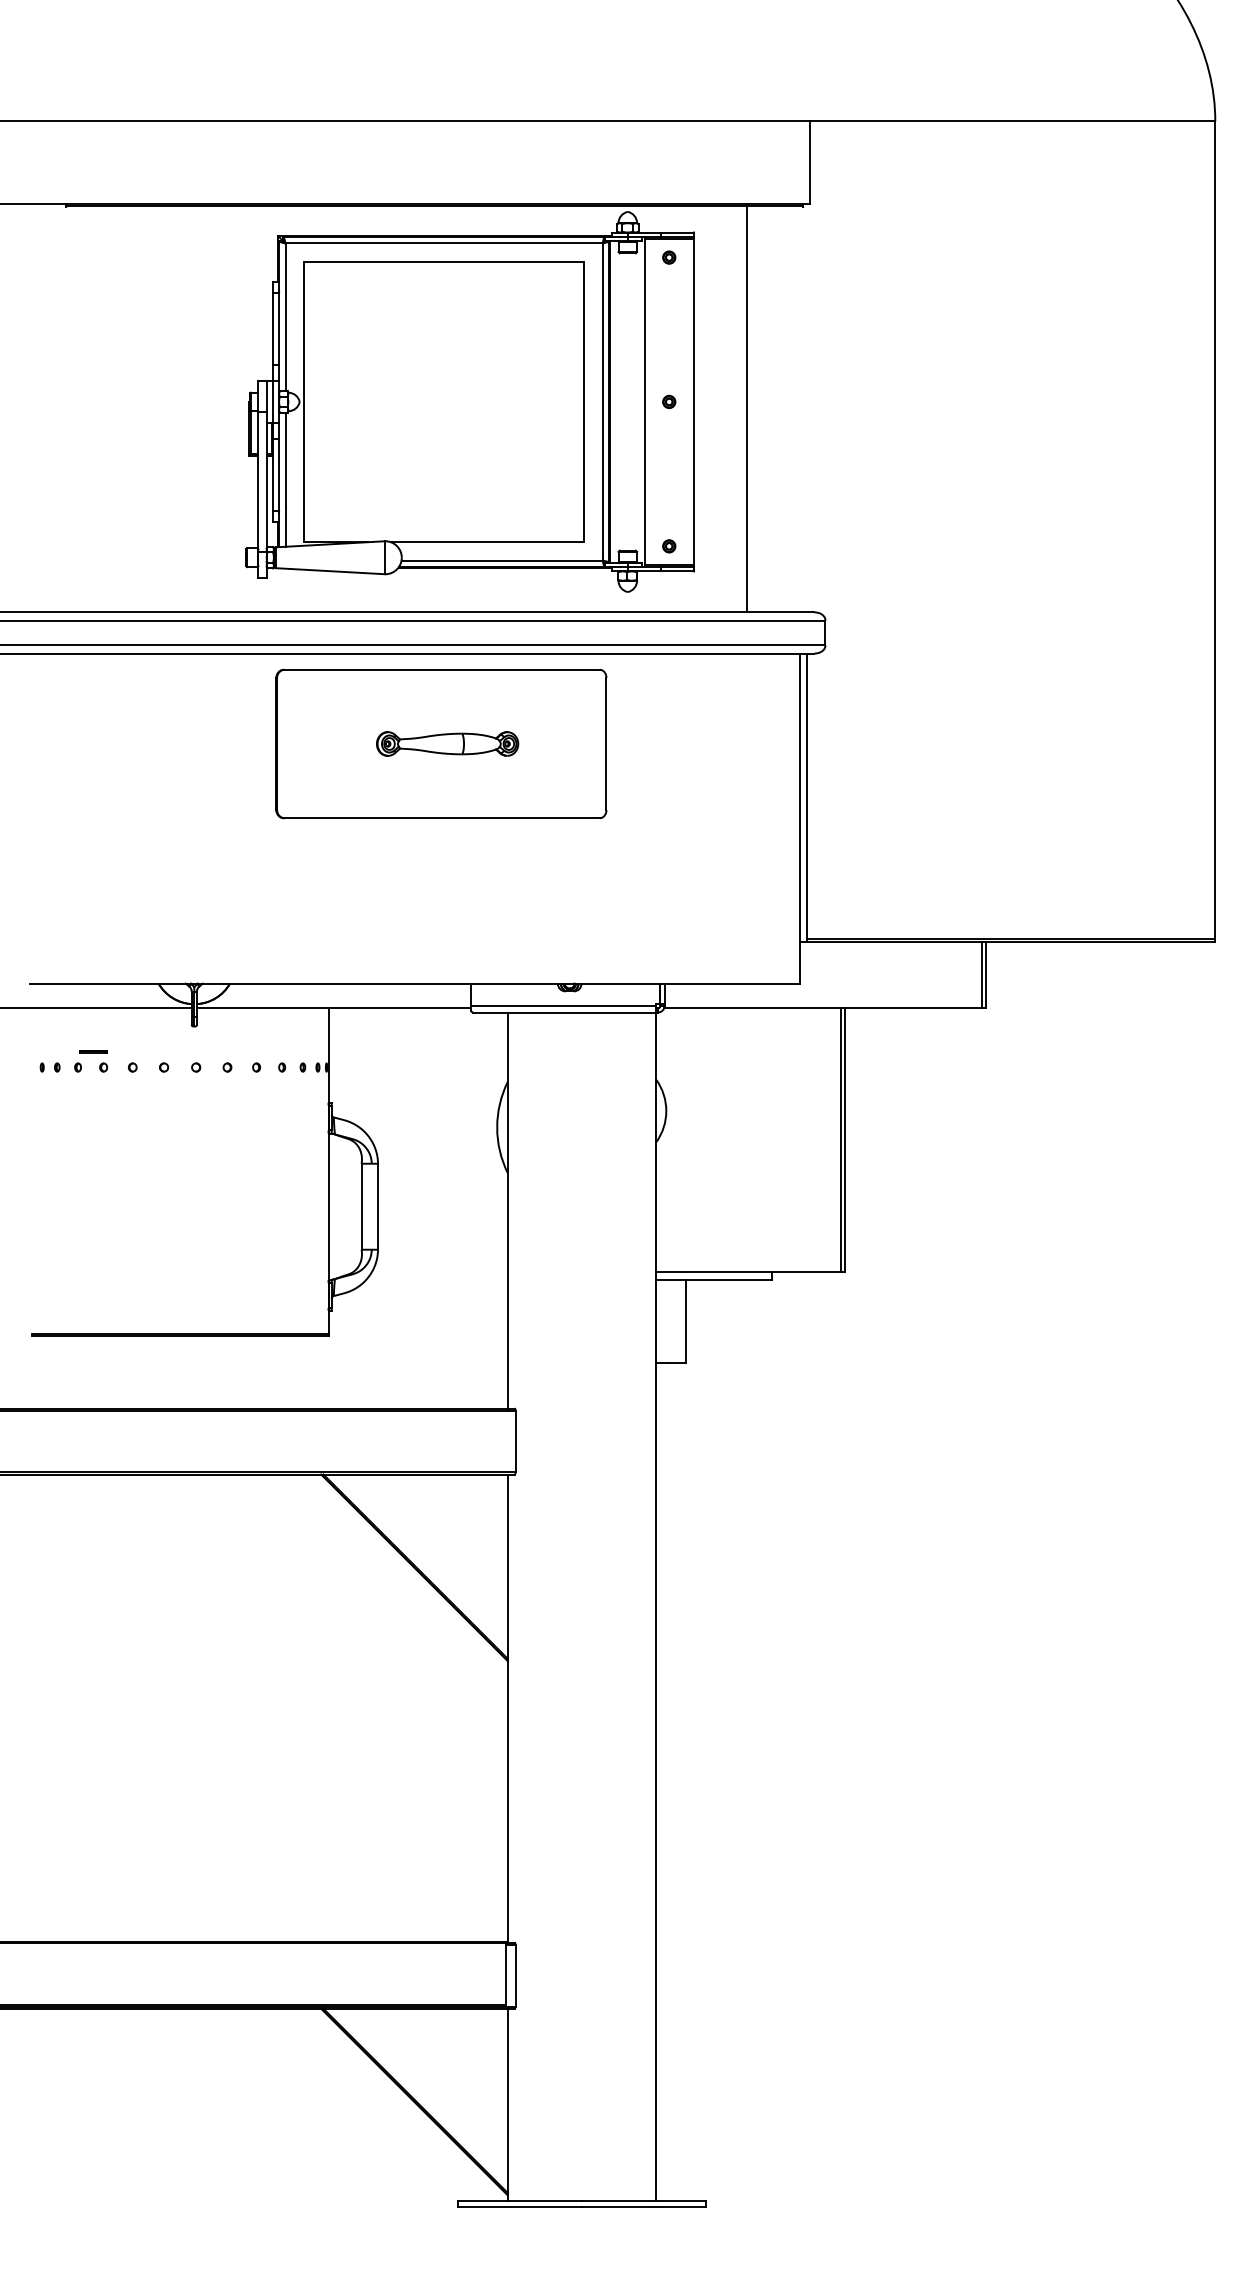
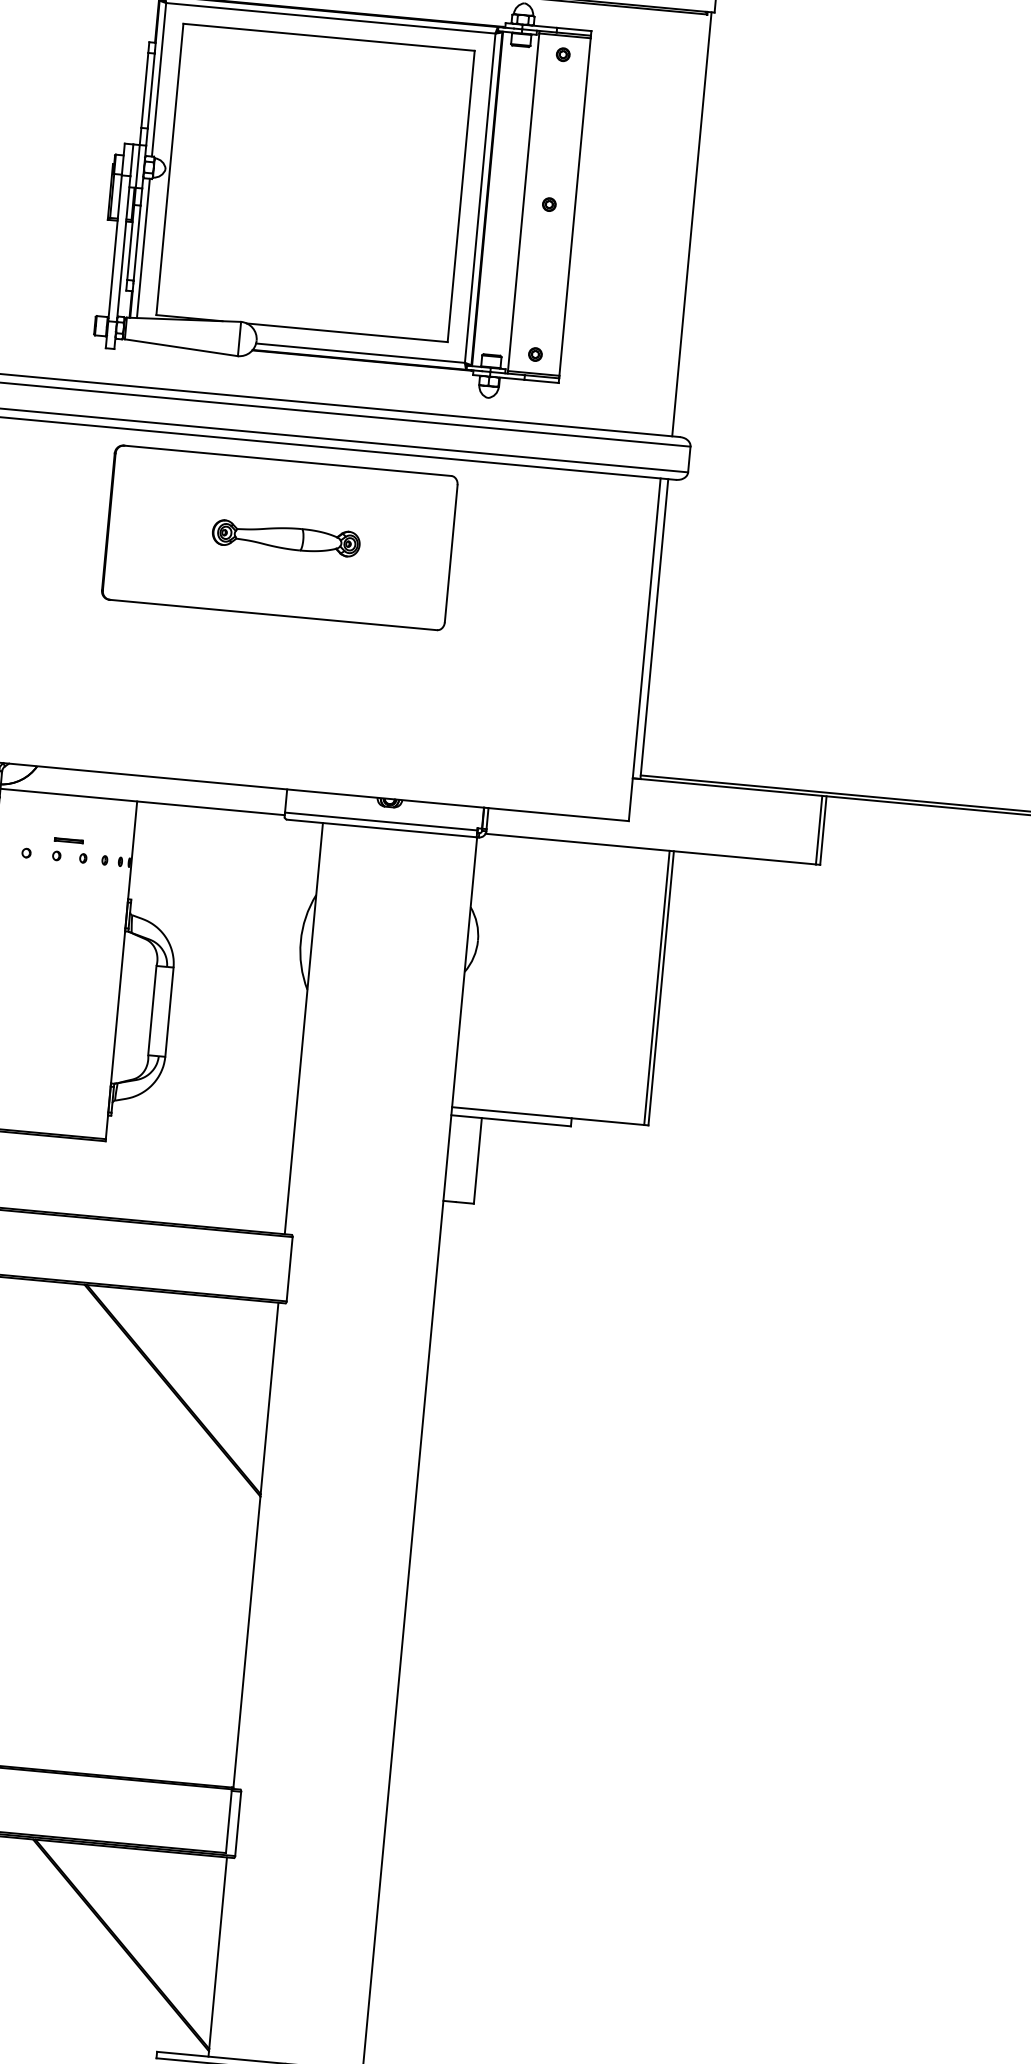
line: (747, 407) -> (692, 223), moved
line: (266, 1051) -> (68, 840), added

